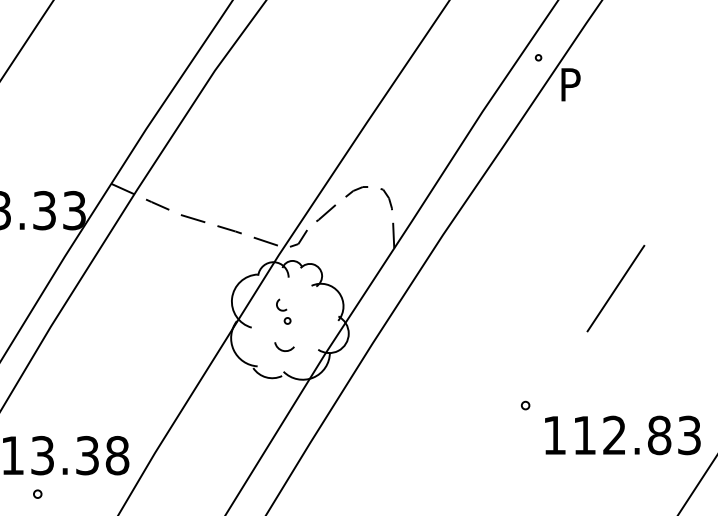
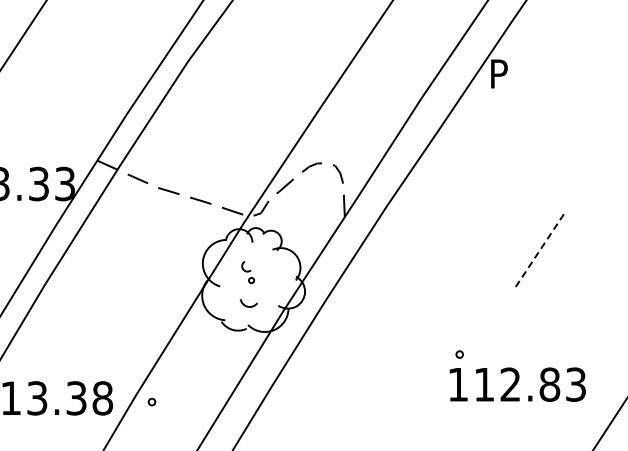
part: (537, 57) -> (470, 50), removed
line: (615, 288) -> (538, 252), solid -> dashed
text: (622, 435) -> (517, 384), moved
part: (37, 493) -> (151, 401), moved

